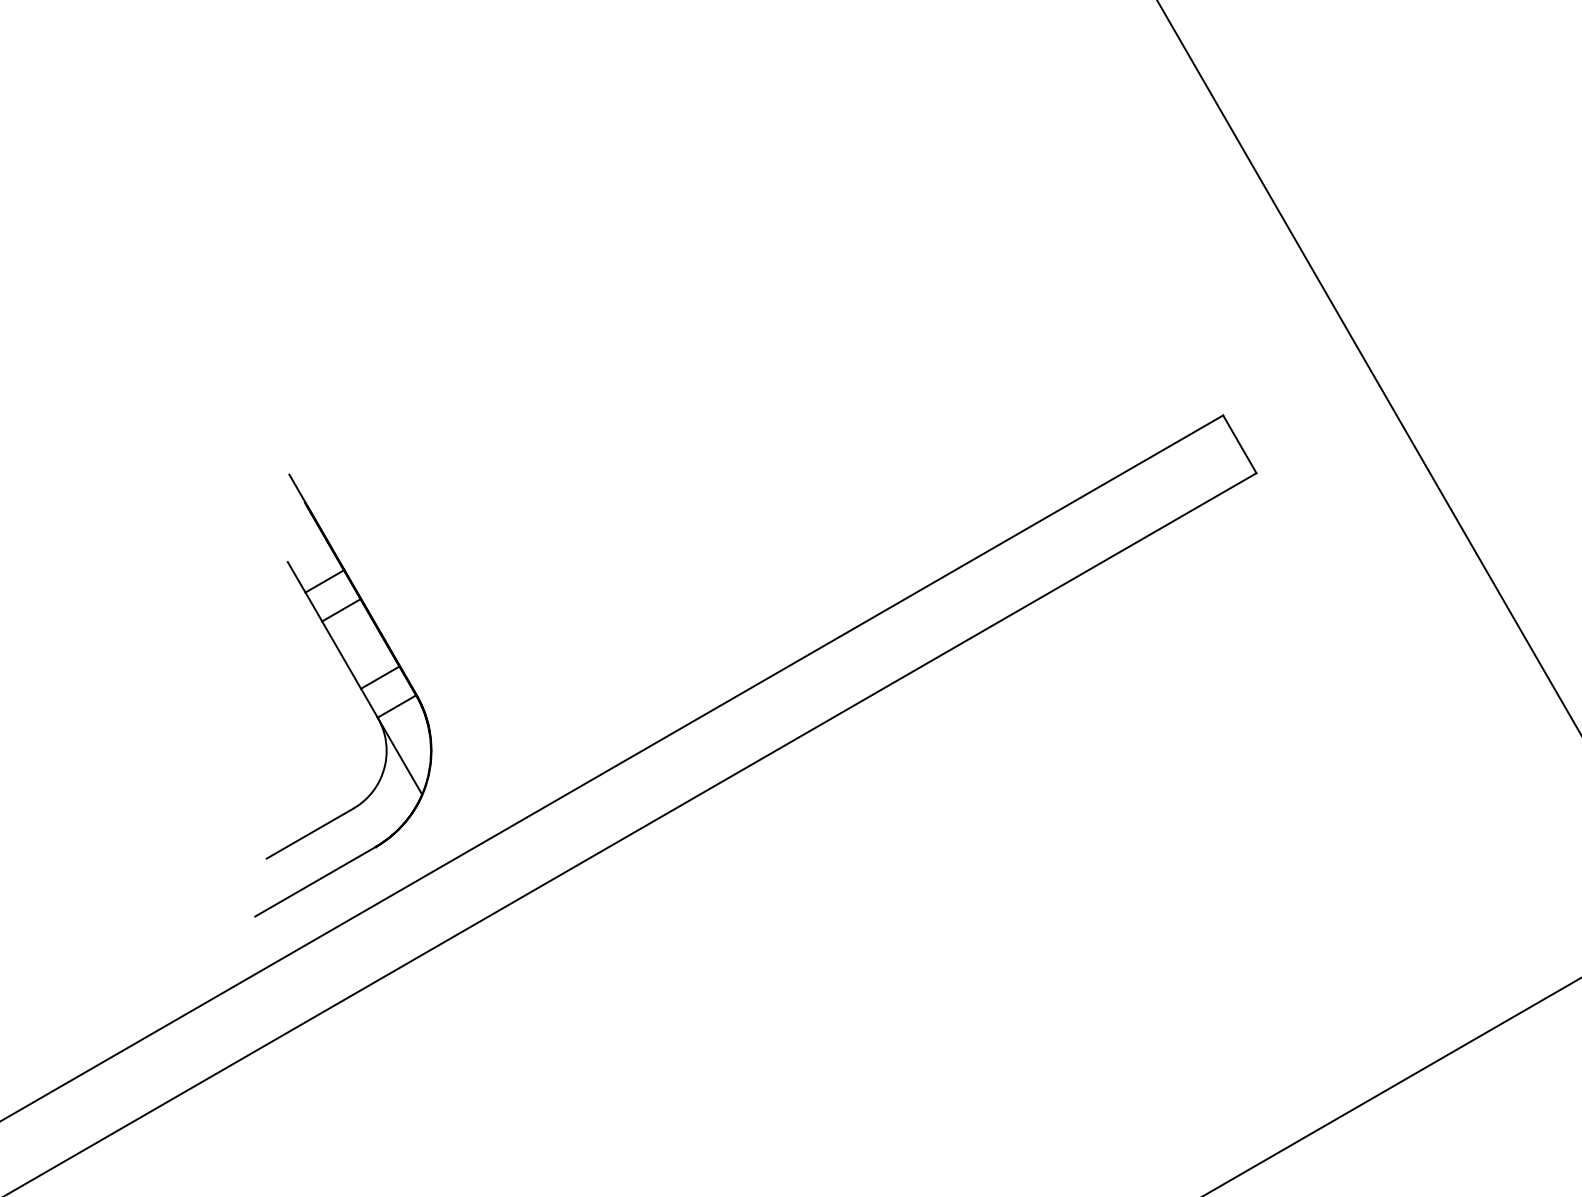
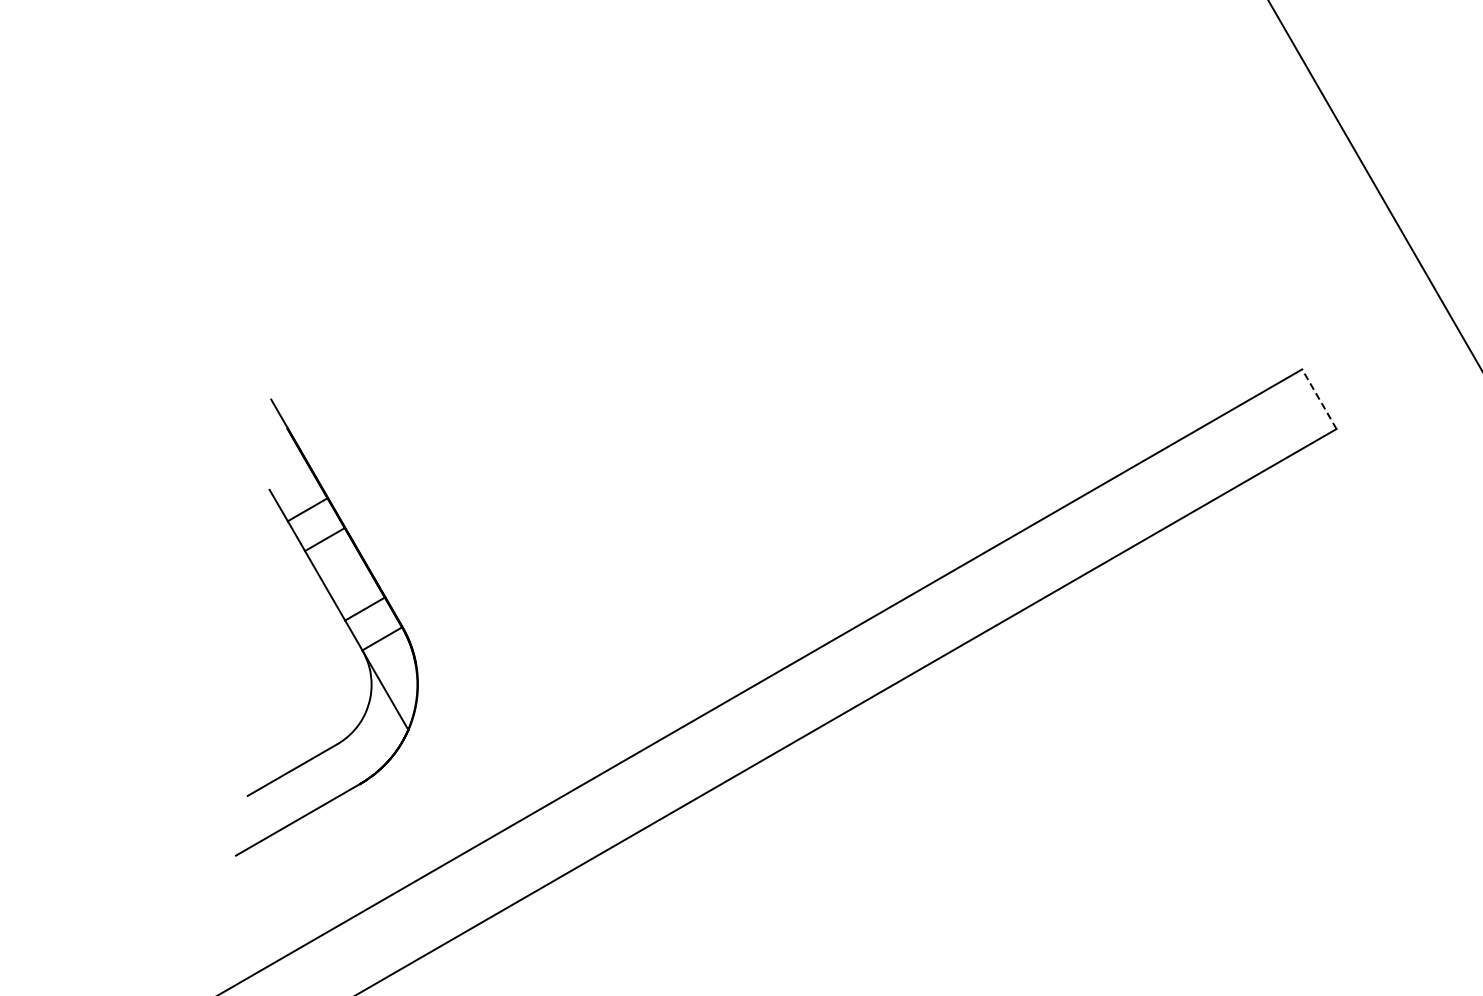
line: (1239, 443) -> (1319, 398), solid -> dashed
part: (359, 688) -> (343, 620), moved

